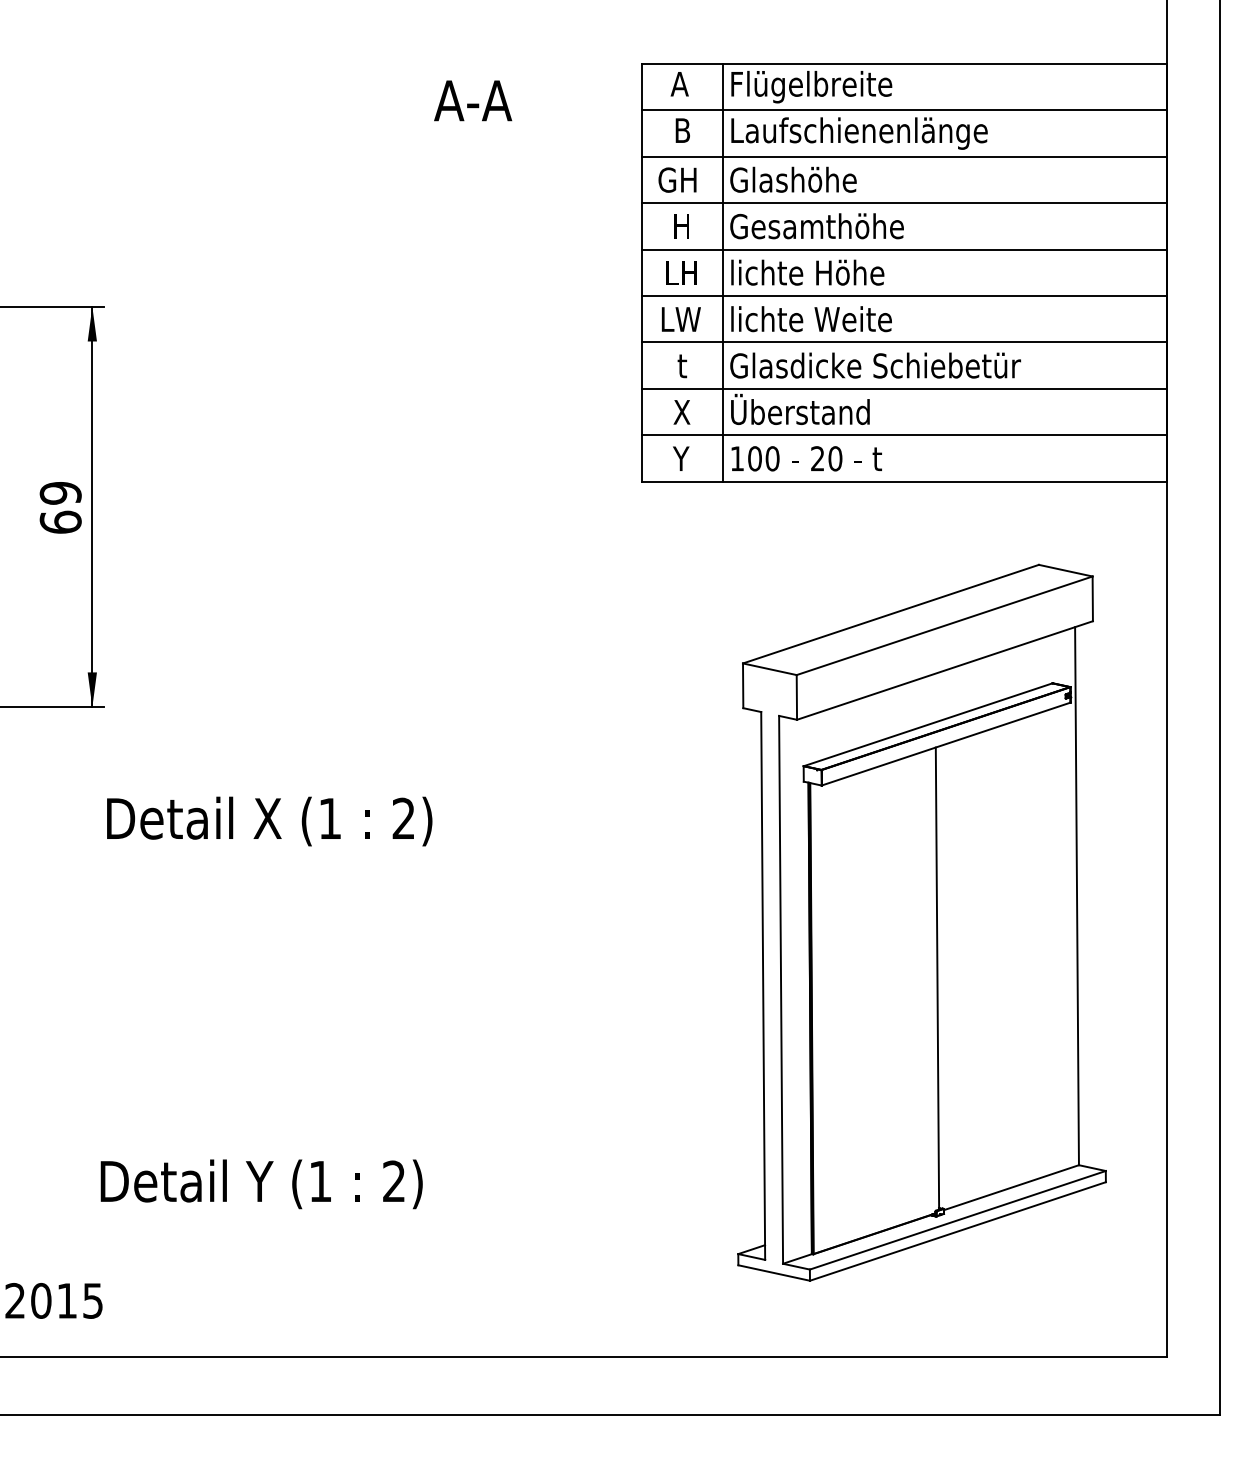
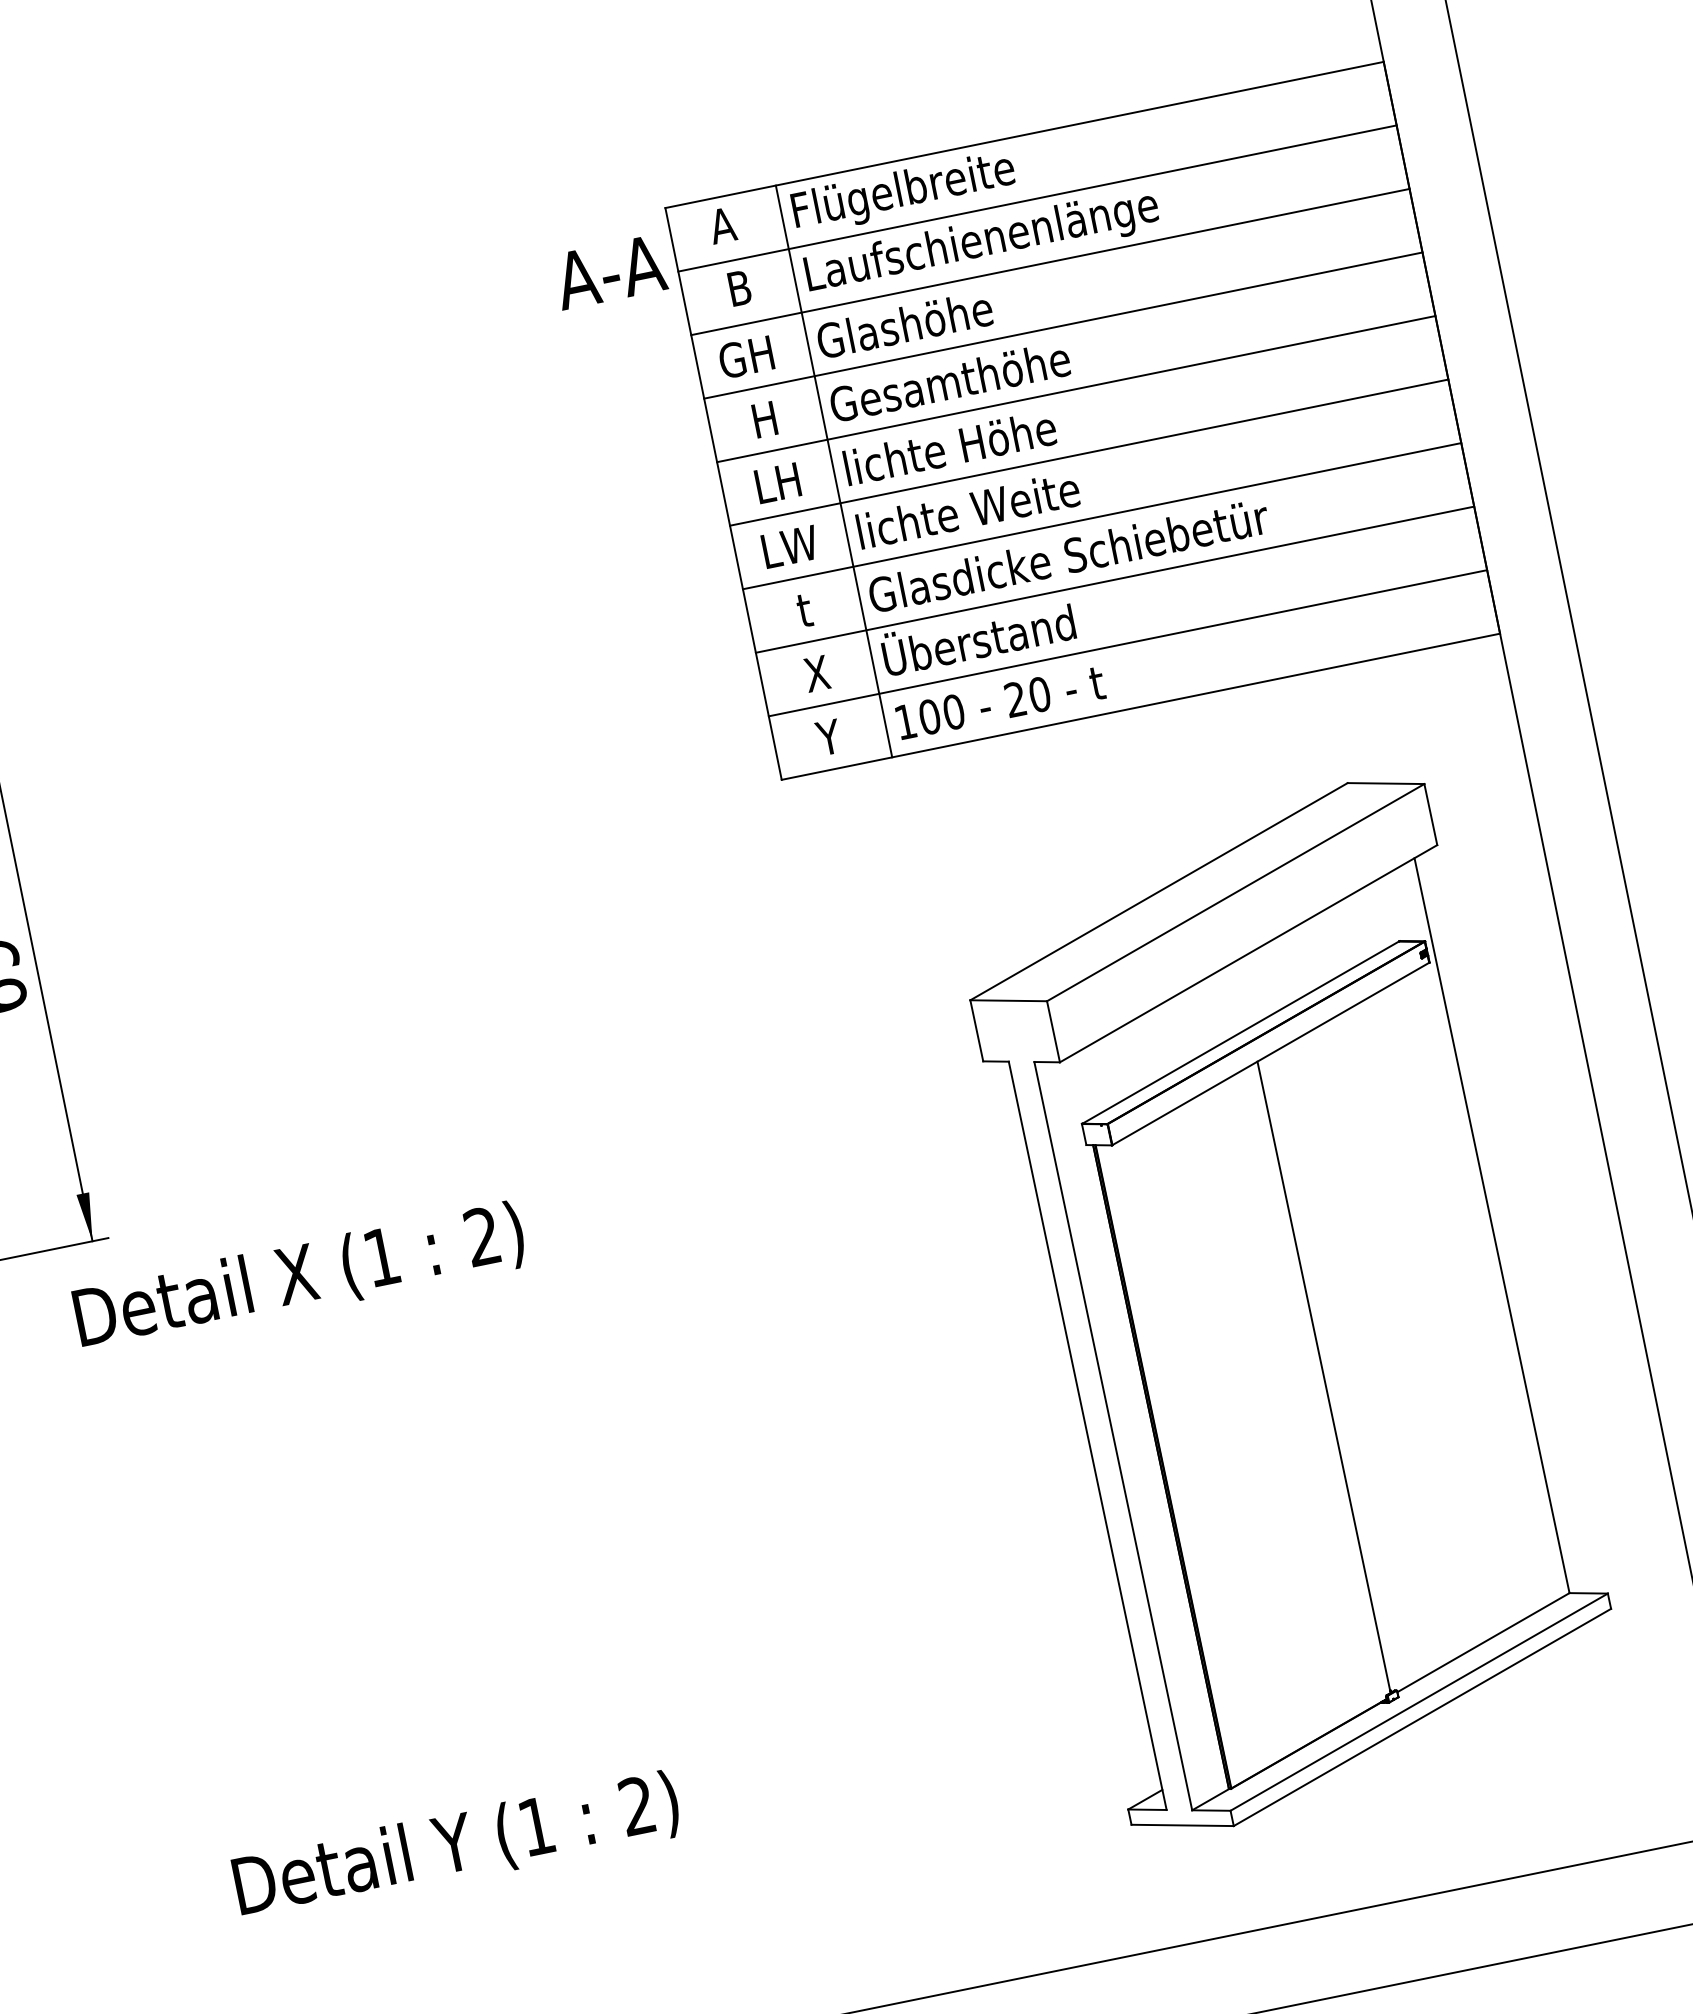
text: (473, 100) -> (610, 271), moved
text: (269, 821) -> (299, 1277), moved

